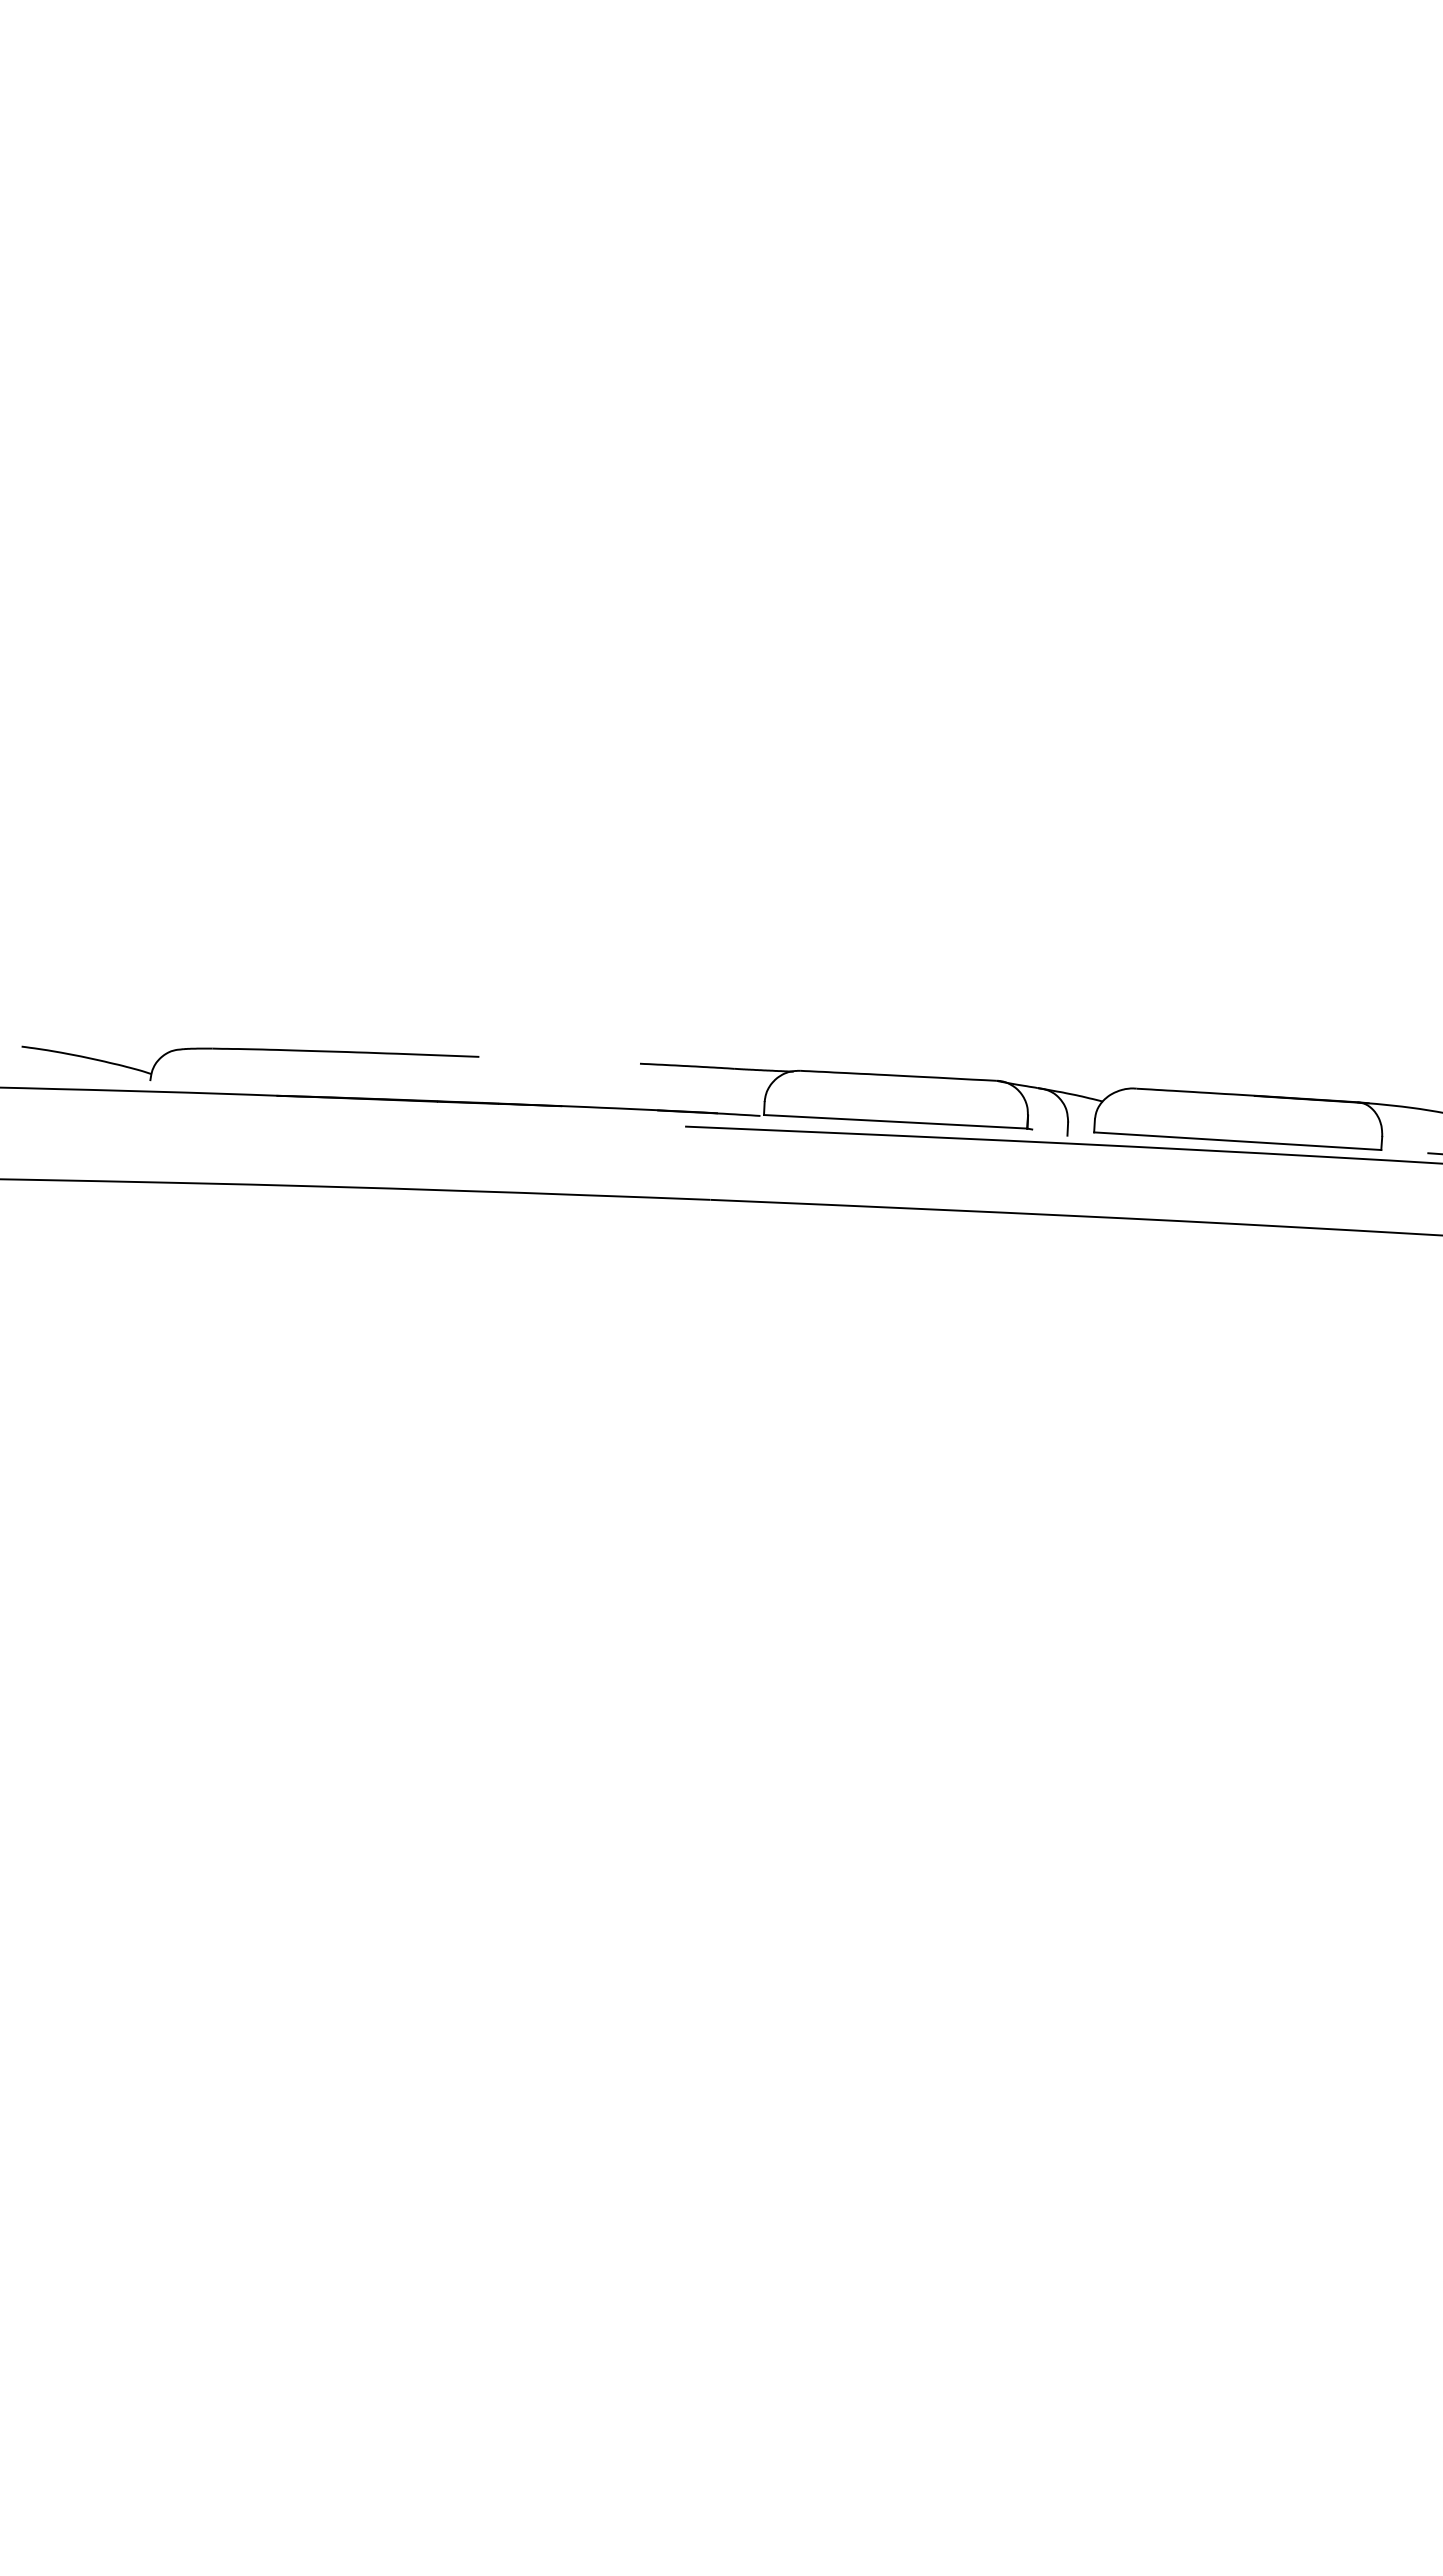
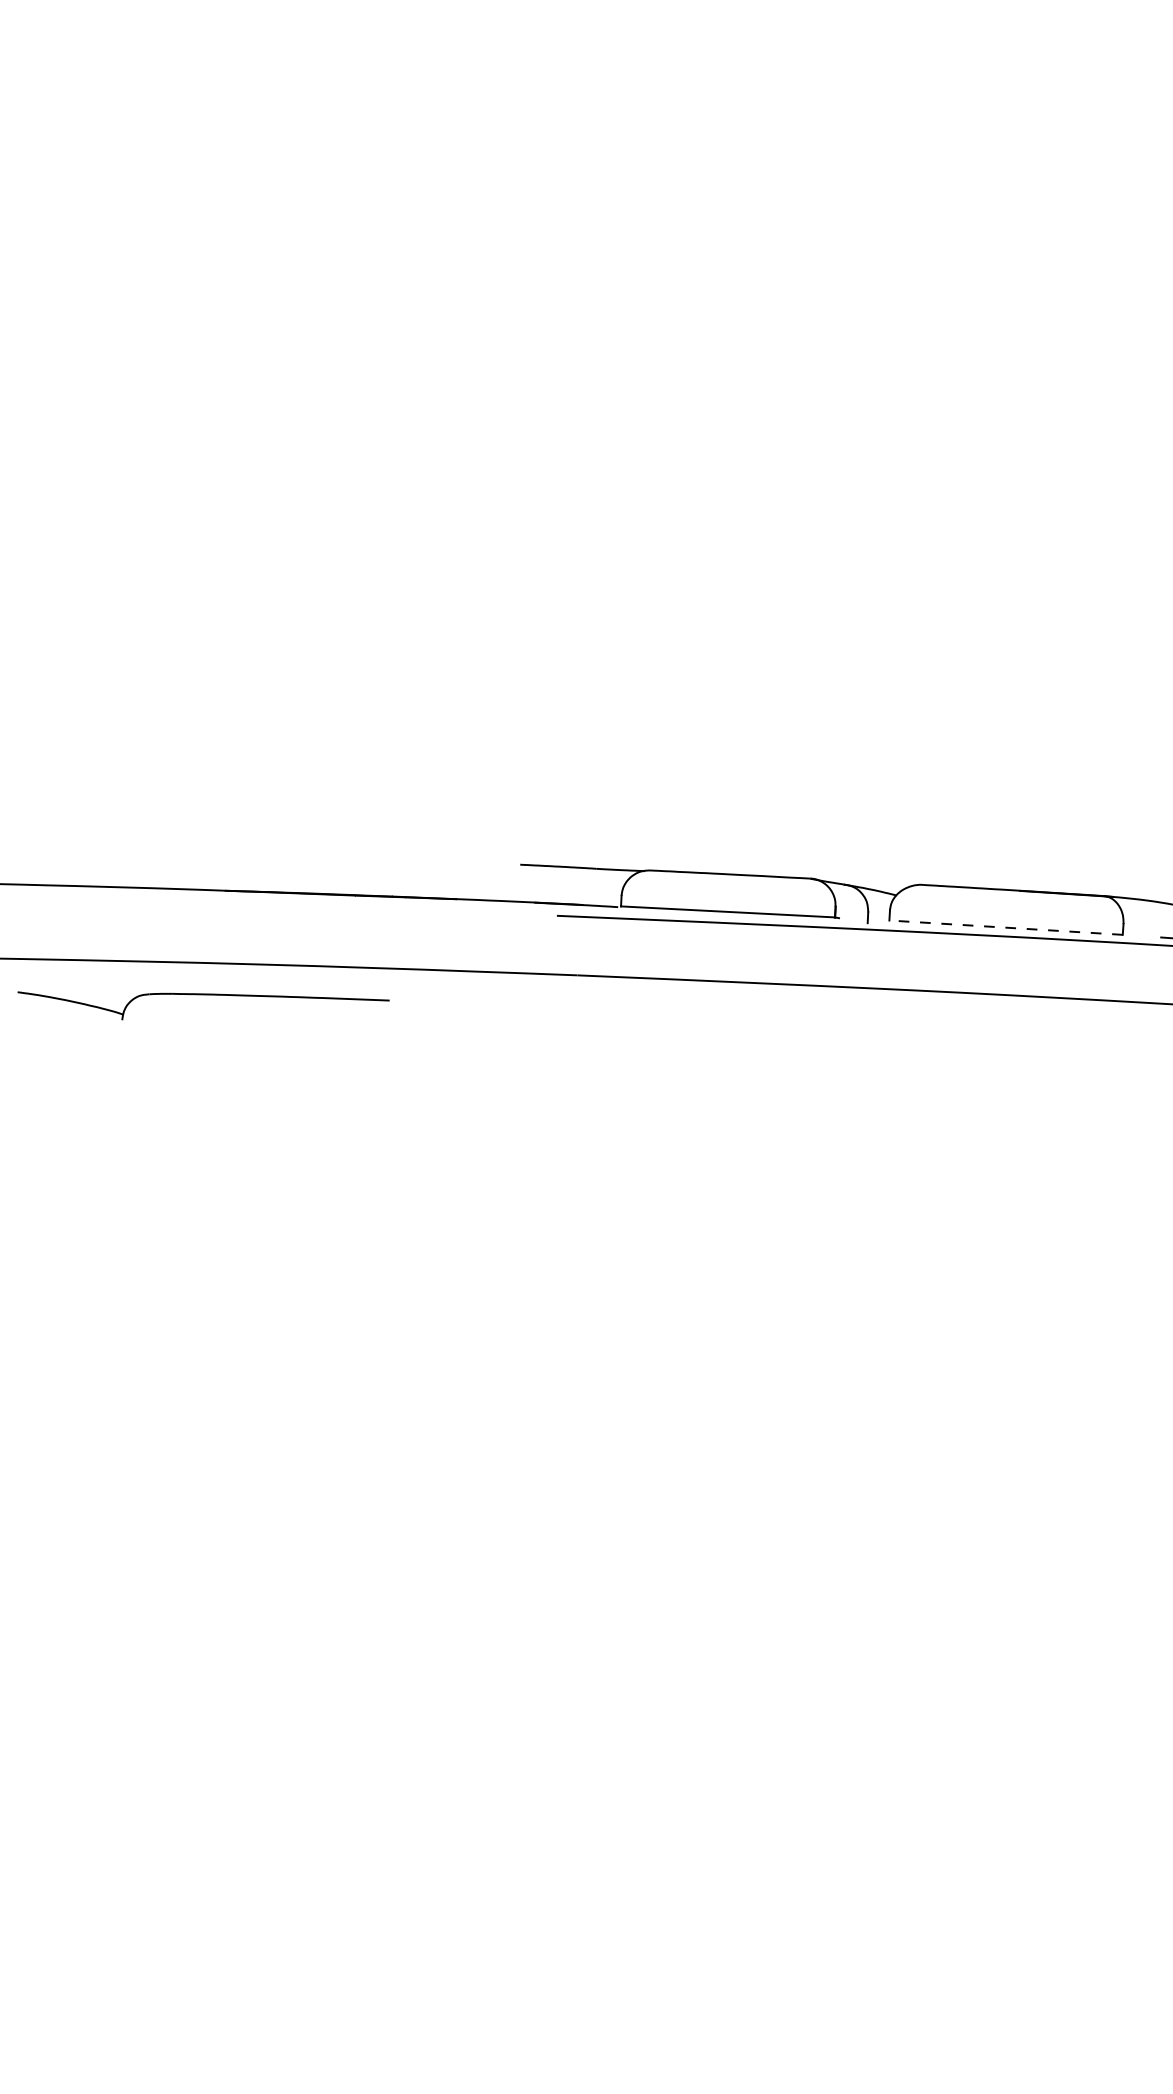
part: (250, 1050) -> (203, 995), moved
line: (1237, 1141) -> (1005, 927), solid -> dashed

